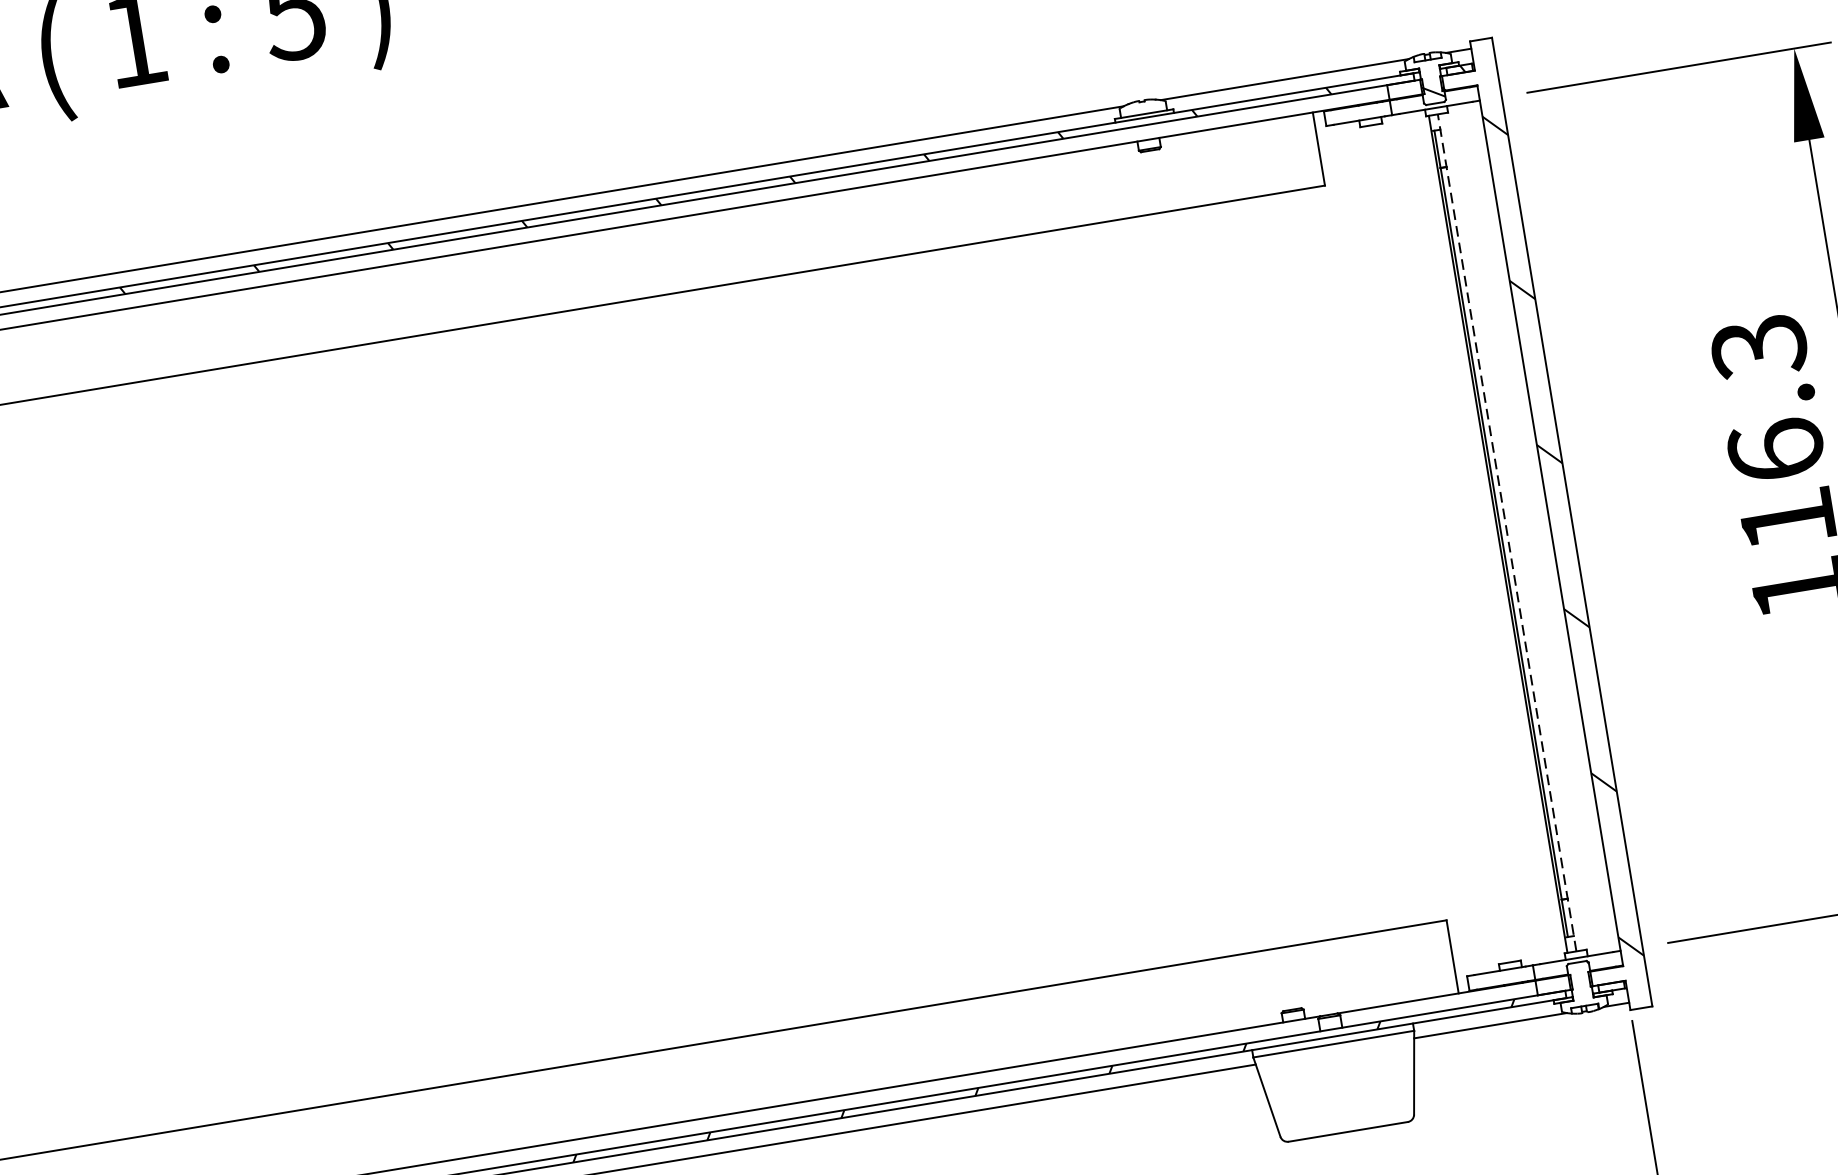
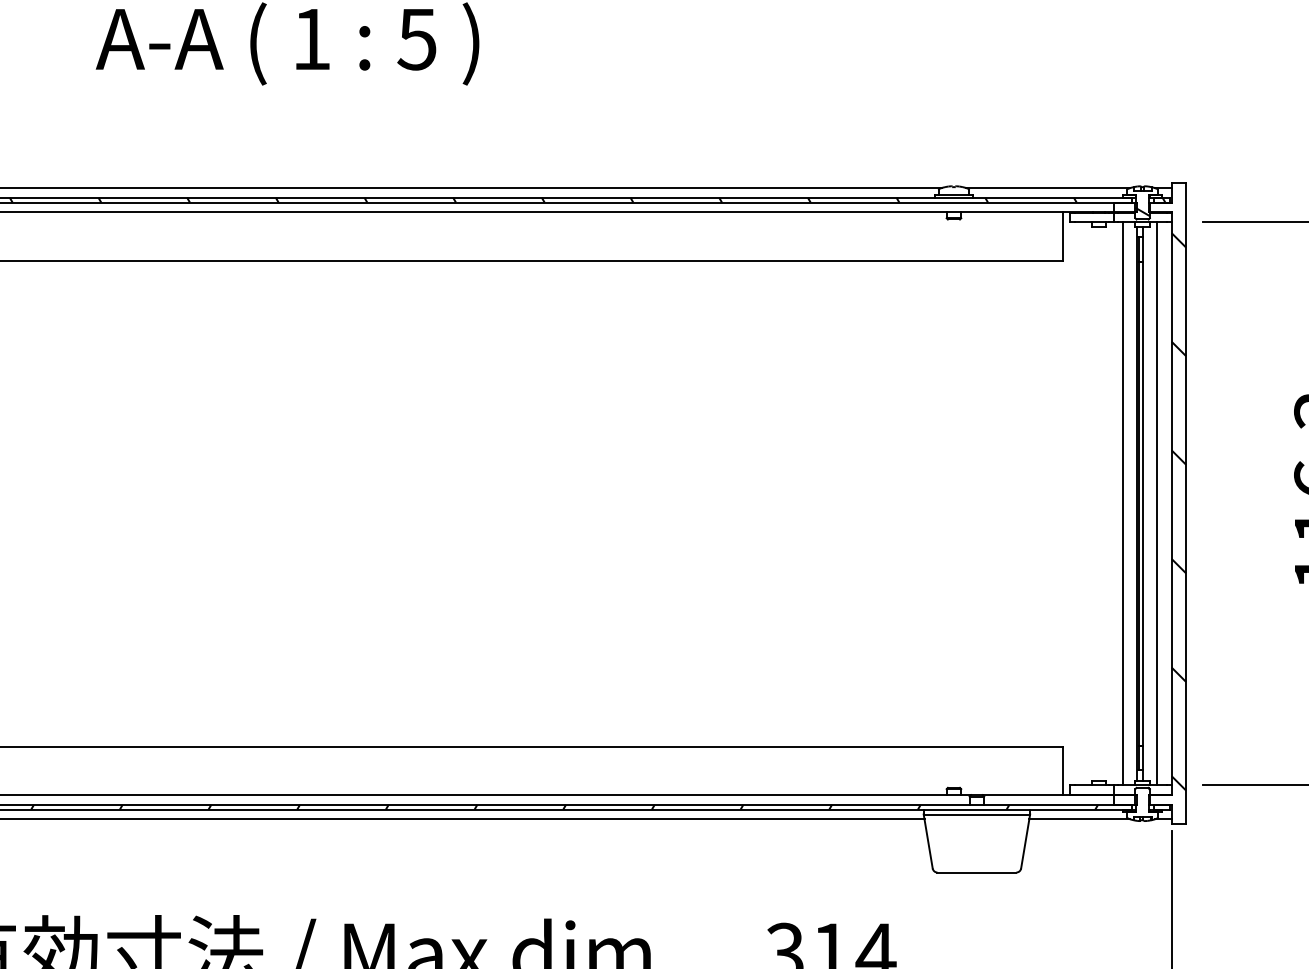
line: (1528, 528) -> (1157, 503), added
line: (1507, 532) -> (1143, 503), dashed -> solid
line: (1477, 537) -> (1123, 503), added

